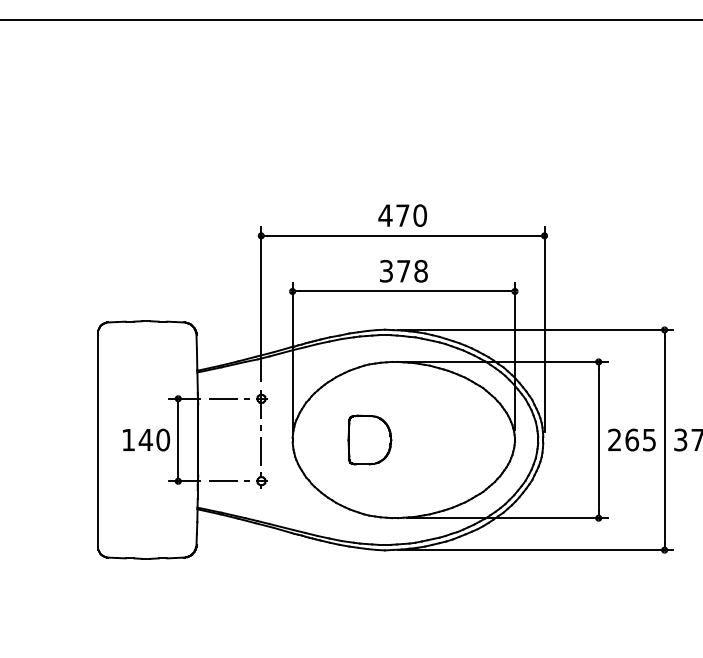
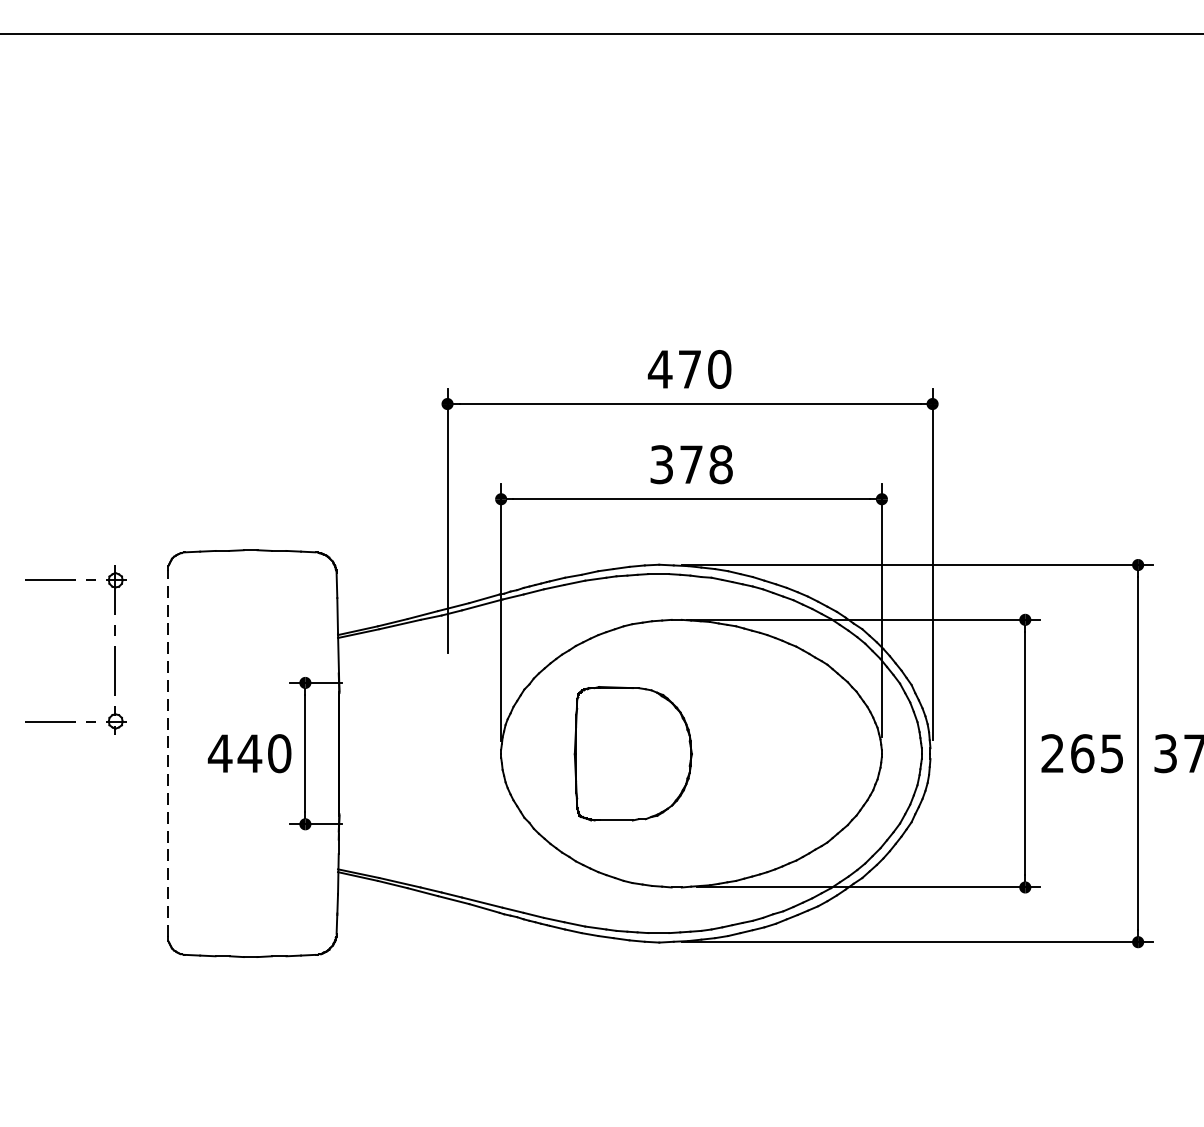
part: (260, 439) -> (114, 649), moved
part: (369, 439) -> (632, 752), size x1.6
line: (98, 440) -> (168, 754), solid -> dashed
text: (128, 440) -> (220, 754), 140 -> 440

